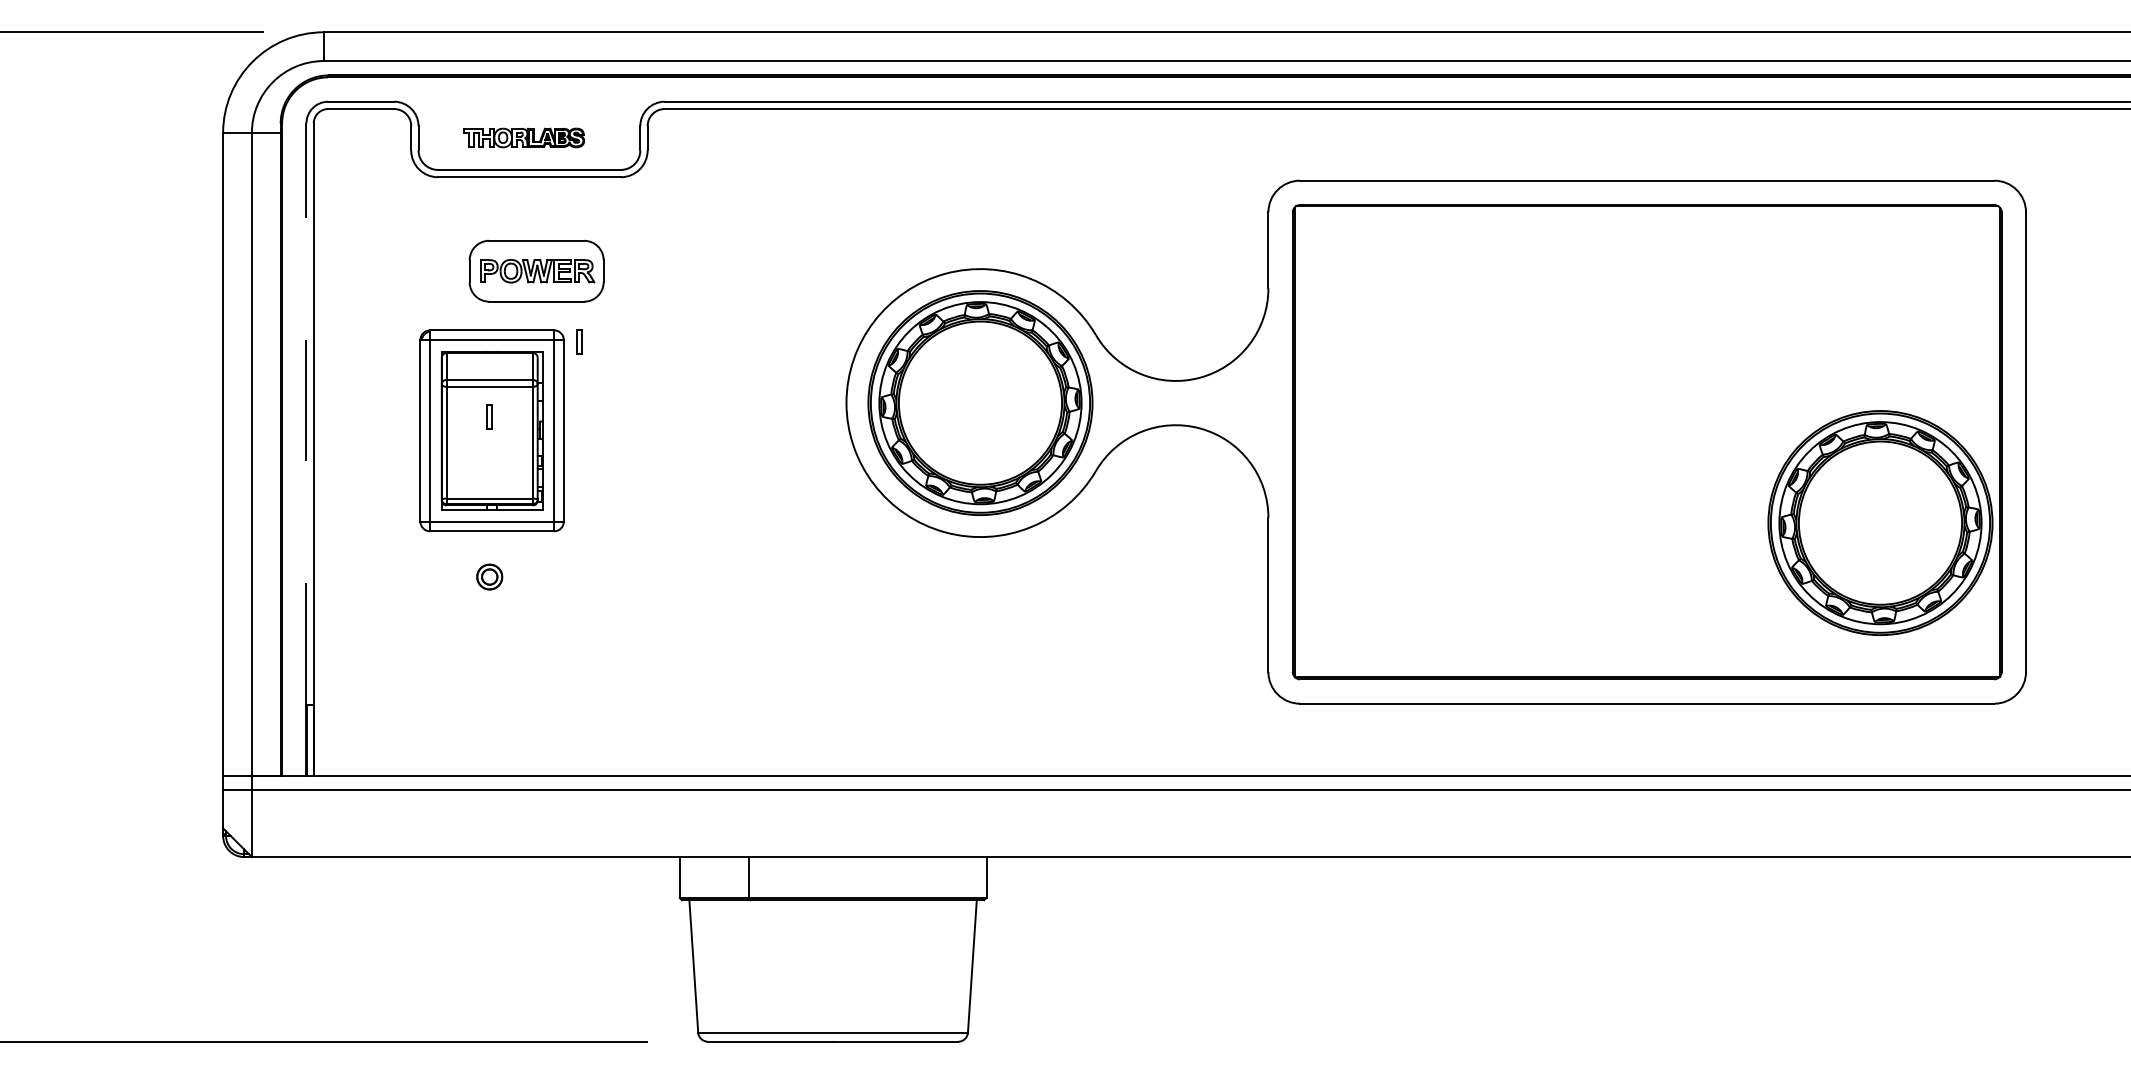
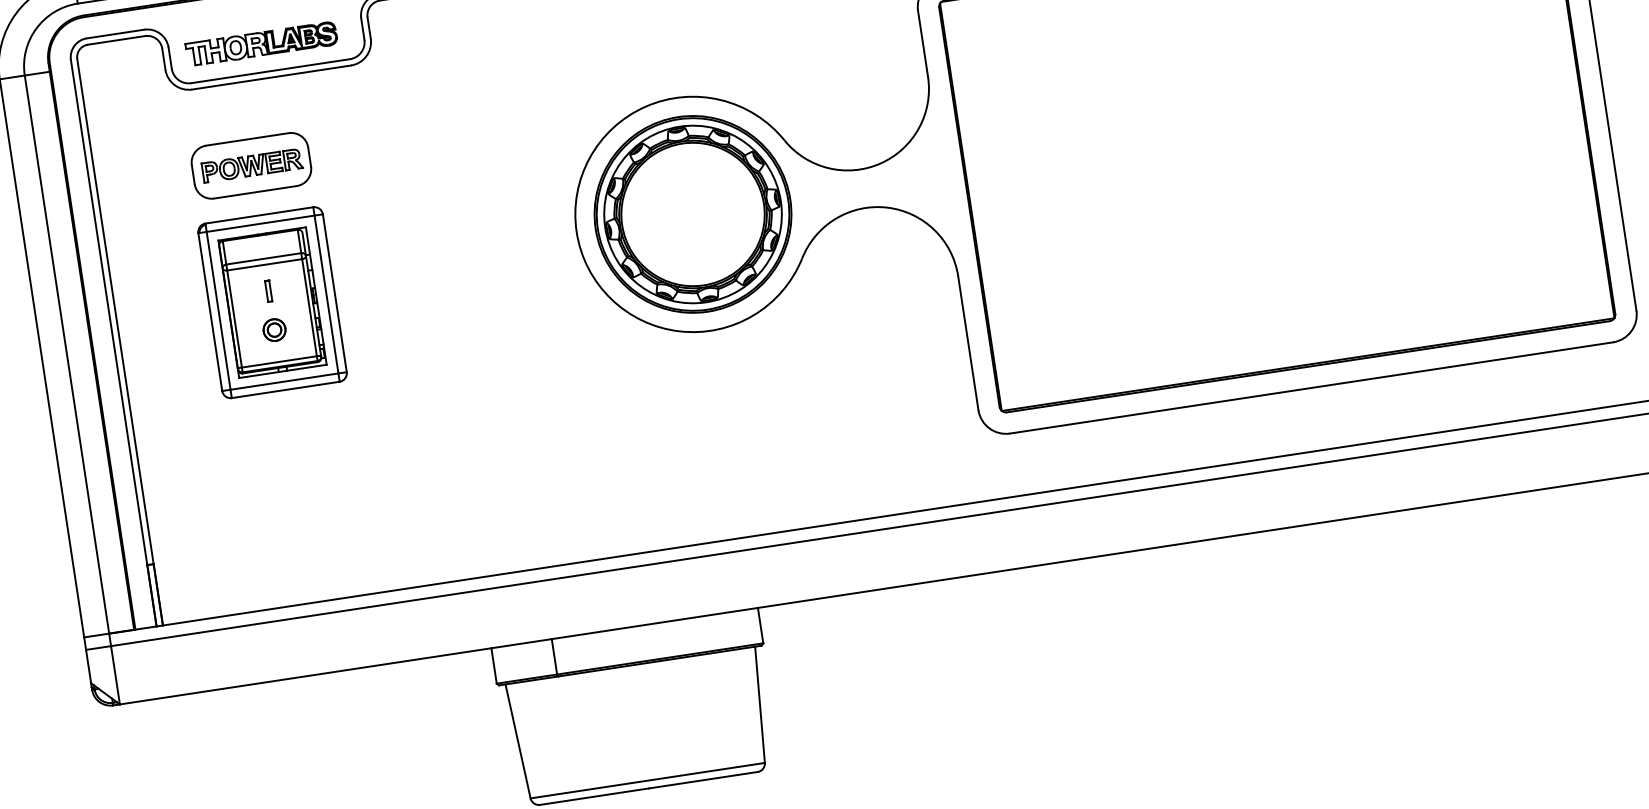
part: (523, 137) -> (261, 43), size x1.43
part: (536, 270) -> (251, 165), moved
part: (579, 341) -> (336, 213), removed
line: (306, 414) -> (109, 312), dashed -> solid
part: (1880, 522) -> (1490, 199), removed
part: (489, 576) -> (274, 329), moved

